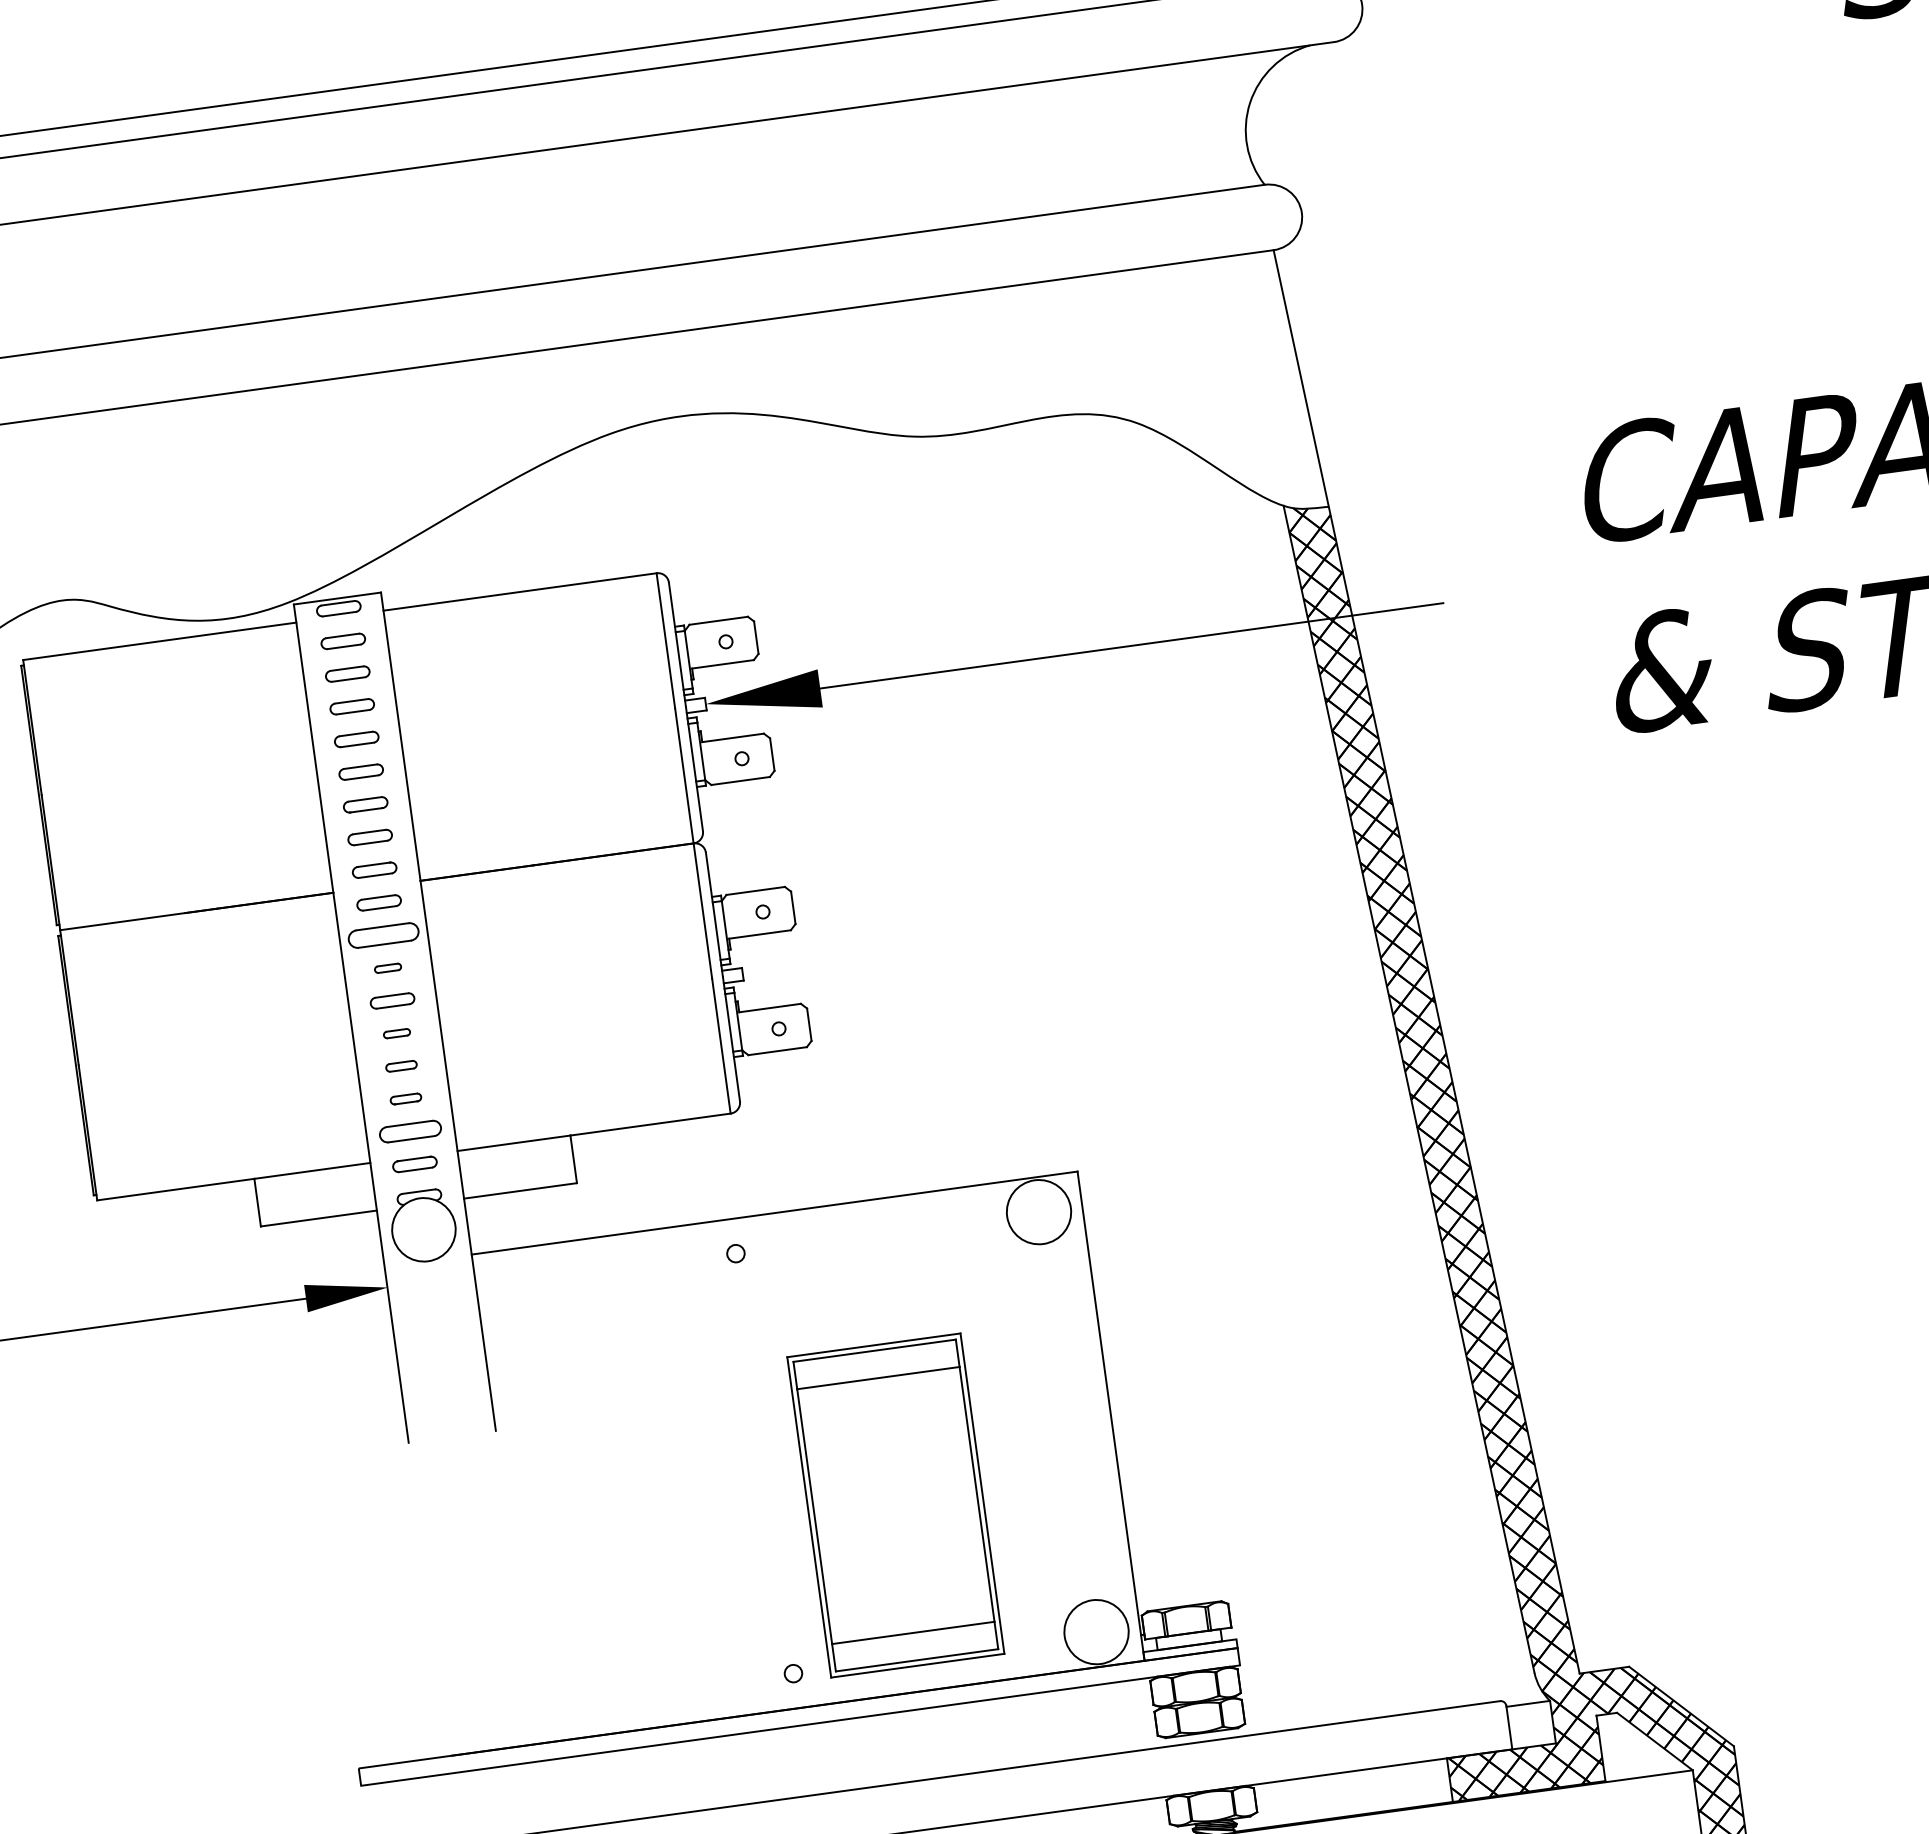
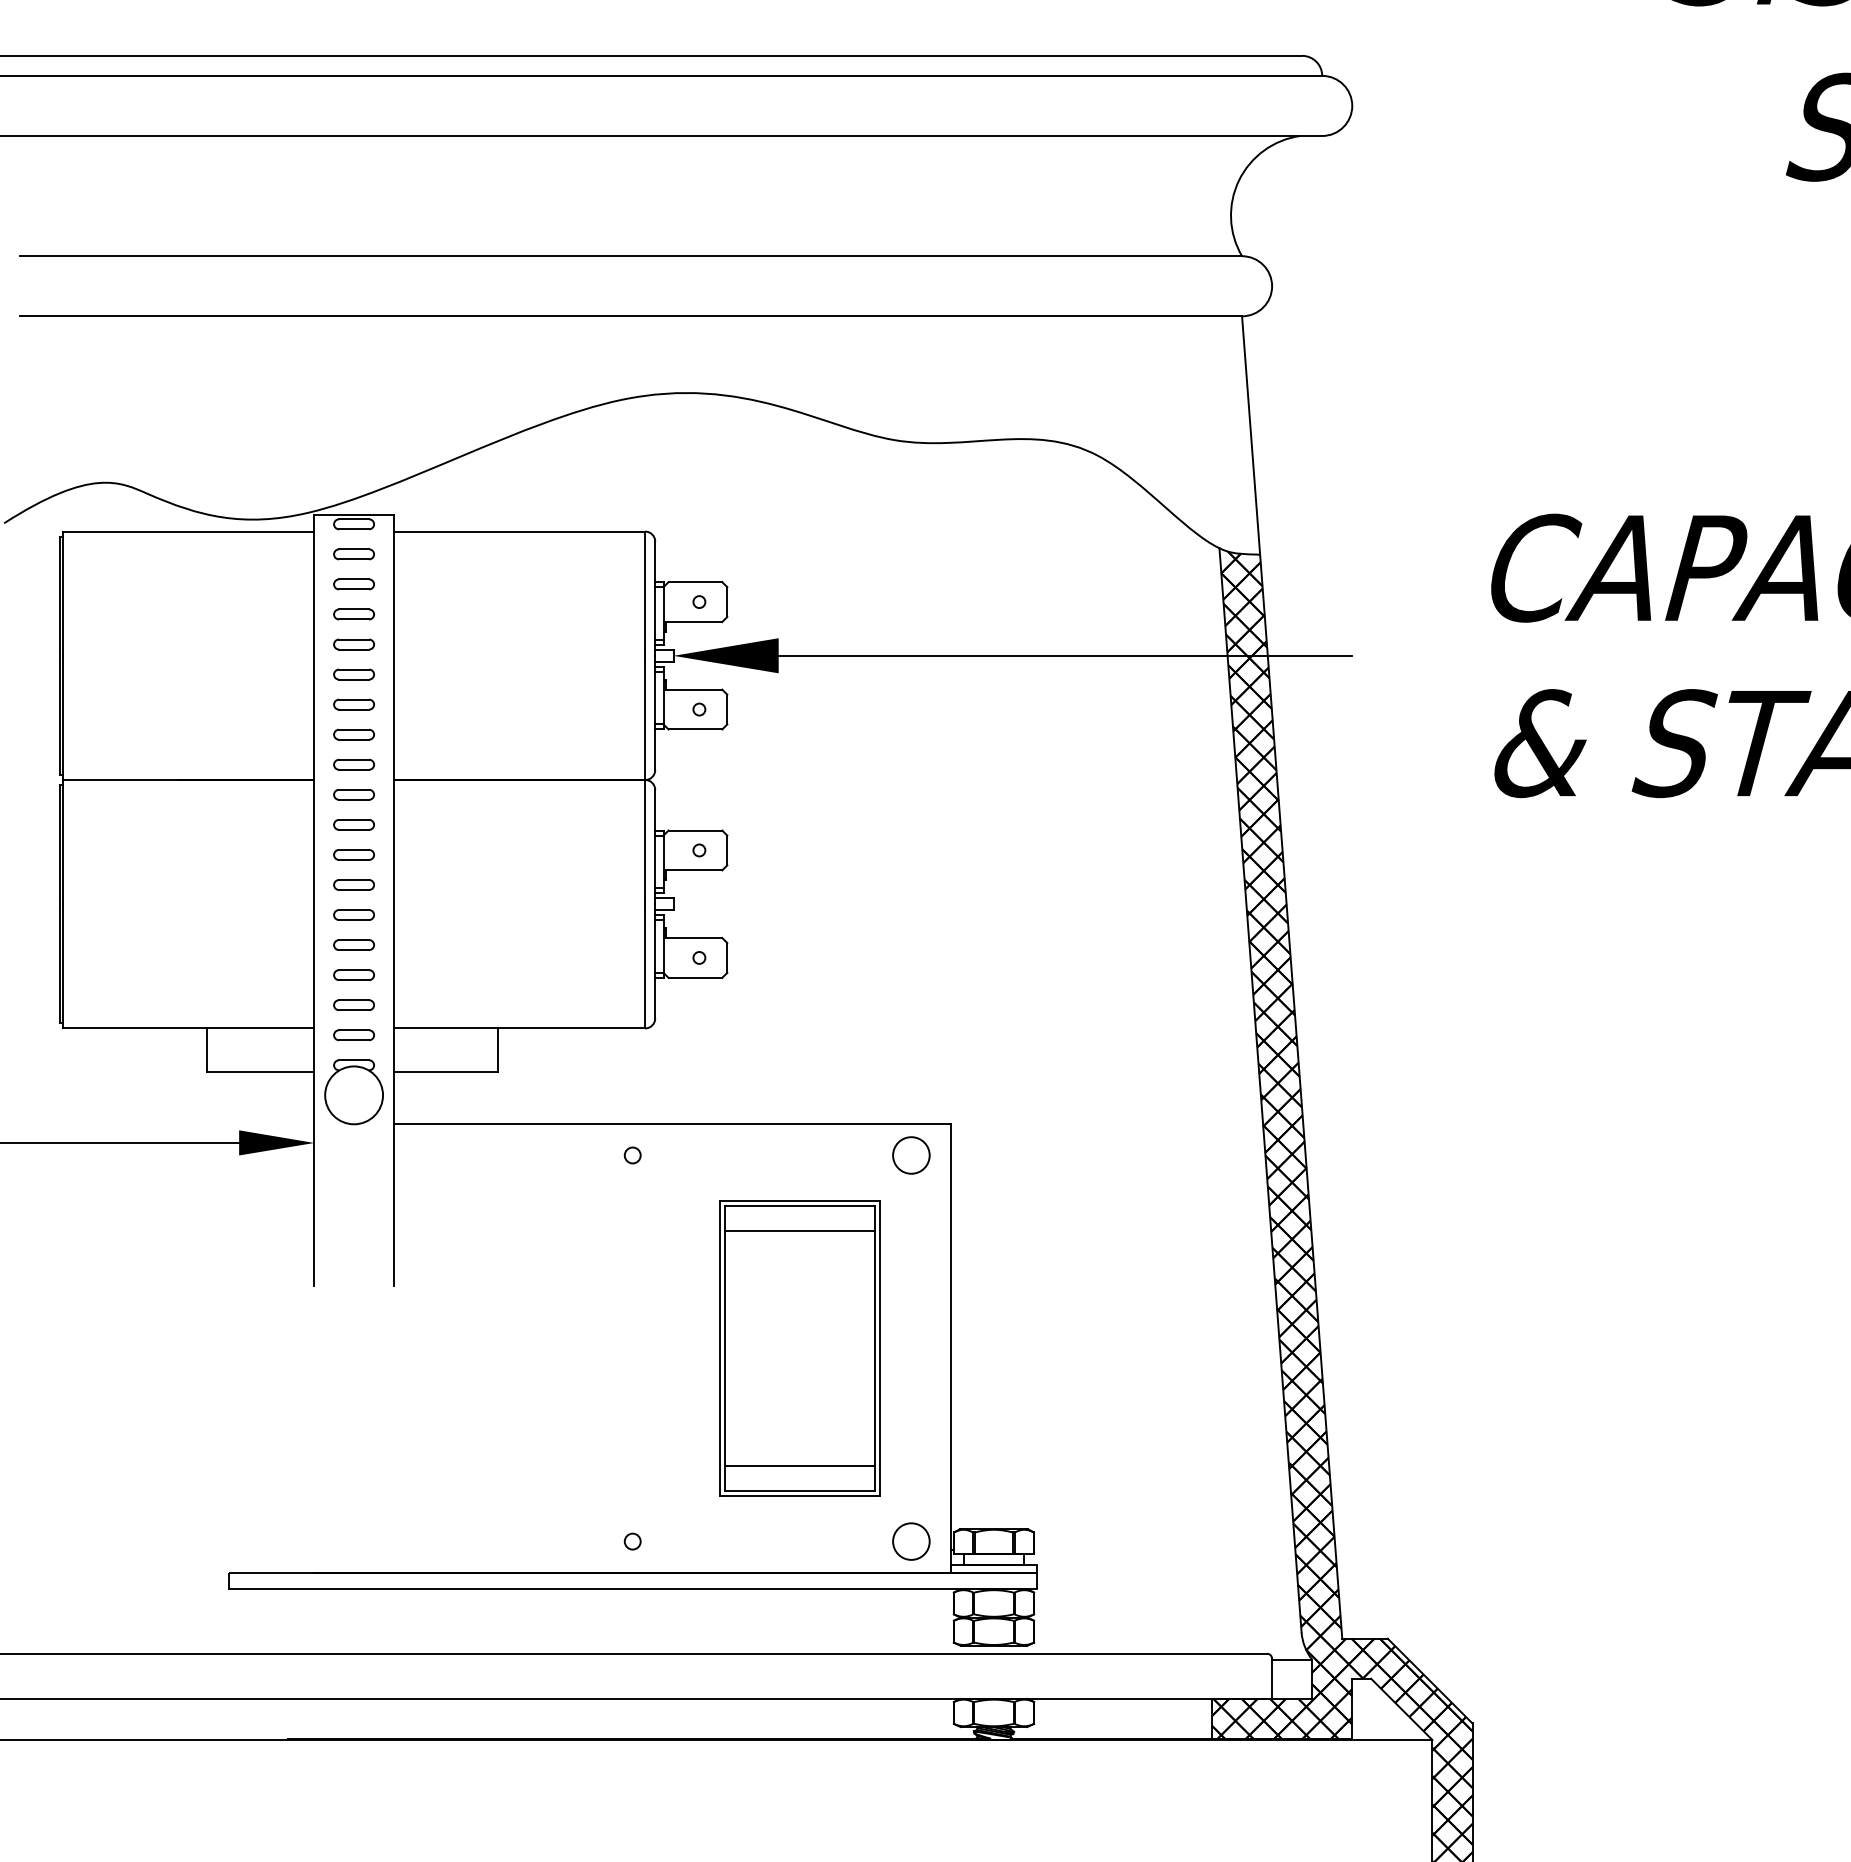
part: (382, 935) -> (353, 824), size x0.62
part: (387, 967) -> (353, 854), size x1.67
part: (396, 1033) -> (353, 914), size x1.67
part: (400, 1065) -> (353, 944), size x1.43
part: (405, 1098) -> (353, 974), size x1.43
part: (409, 1132) -> (353, 1005), size x0.71
circle: (1039, 1212) -> (911, 1155), size x0.62
part: (895, 1505) -> (799, 1348), moved
circle: (1096, 1631) -> (911, 1541), size x0.62

